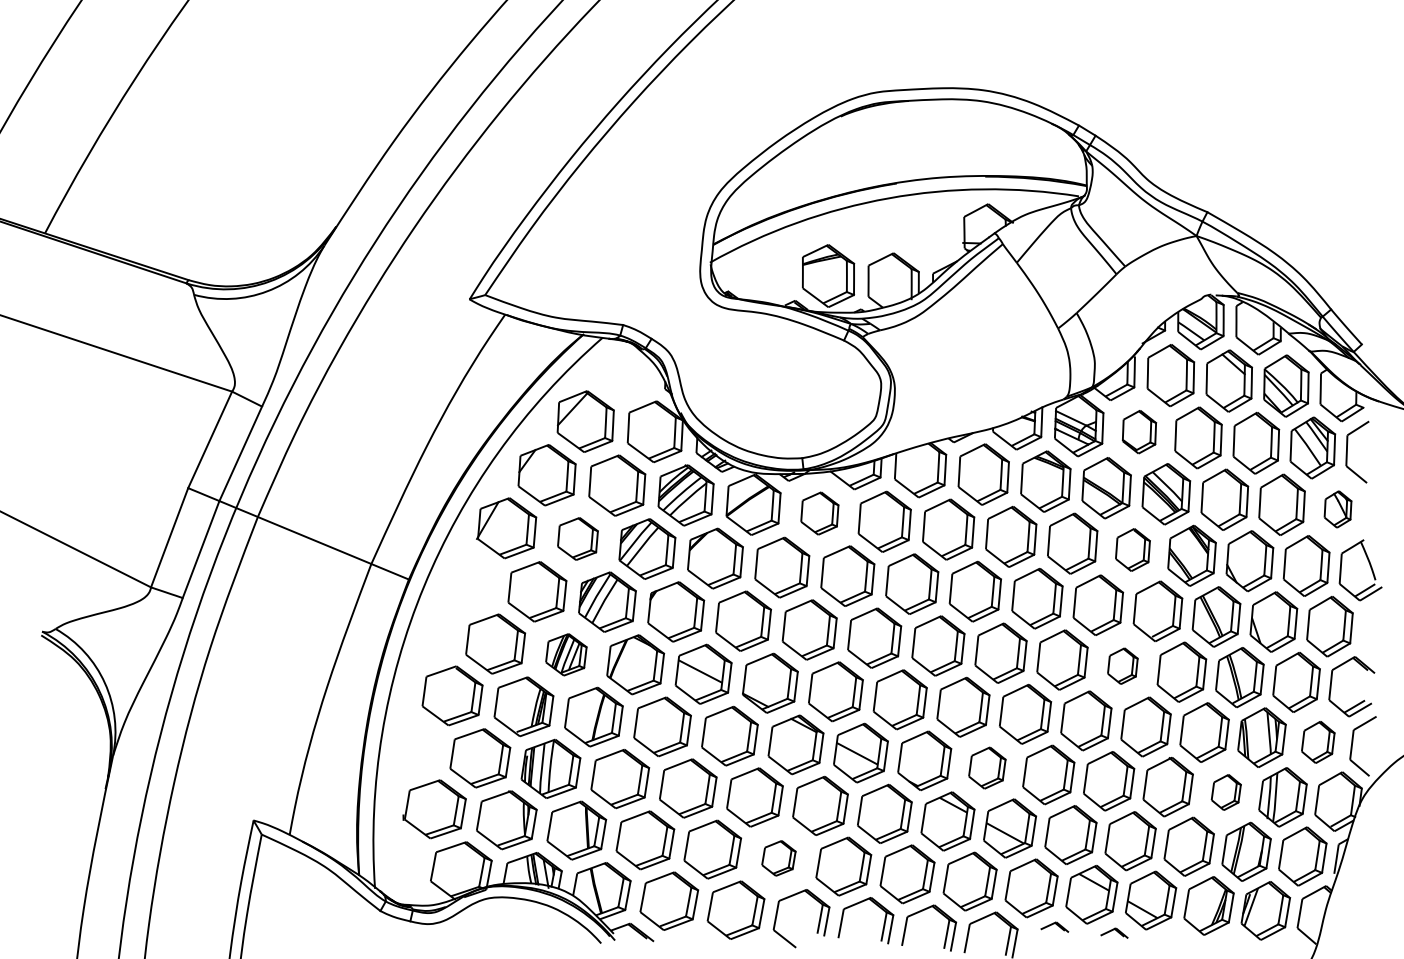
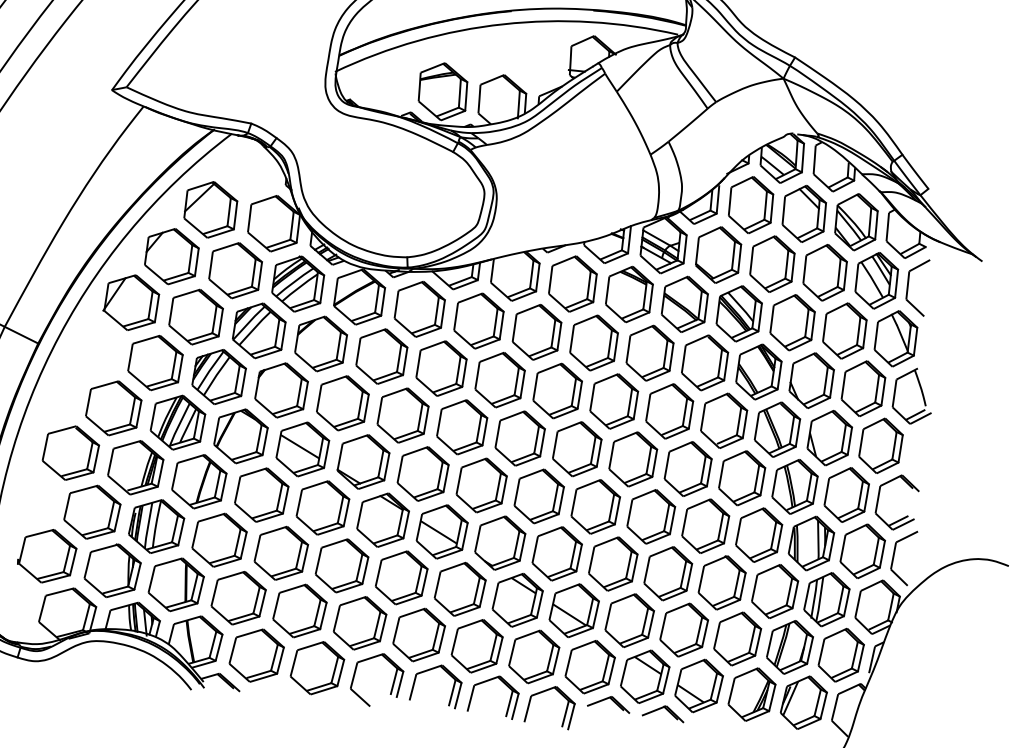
part: (1139, 431) -> (718, 254), size x1.43
part: (1337, 509) -> (895, 338), size x1.67
part: (819, 513) -> (419, 309), size x1.43
part: (577, 538) -> (195, 316), size x1.43
part: (1132, 549) -> (704, 362), size x1.43
part: (566, 654) -> (178, 422), size x1.43
part: (1122, 665) -> (687, 468), size x1.67
part: (1318, 742) -> (863, 551), size x1.43
part: (987, 767) -> (557, 553), size x1.43
part: (1226, 792) -> (775, 591), size x1.67
part: (778, 858) -> (359, 623), size x1.67
part: (1054, 927) -> (608, 704), size x1.67
part: (1114, 933) -> (663, 713), size x1.67

